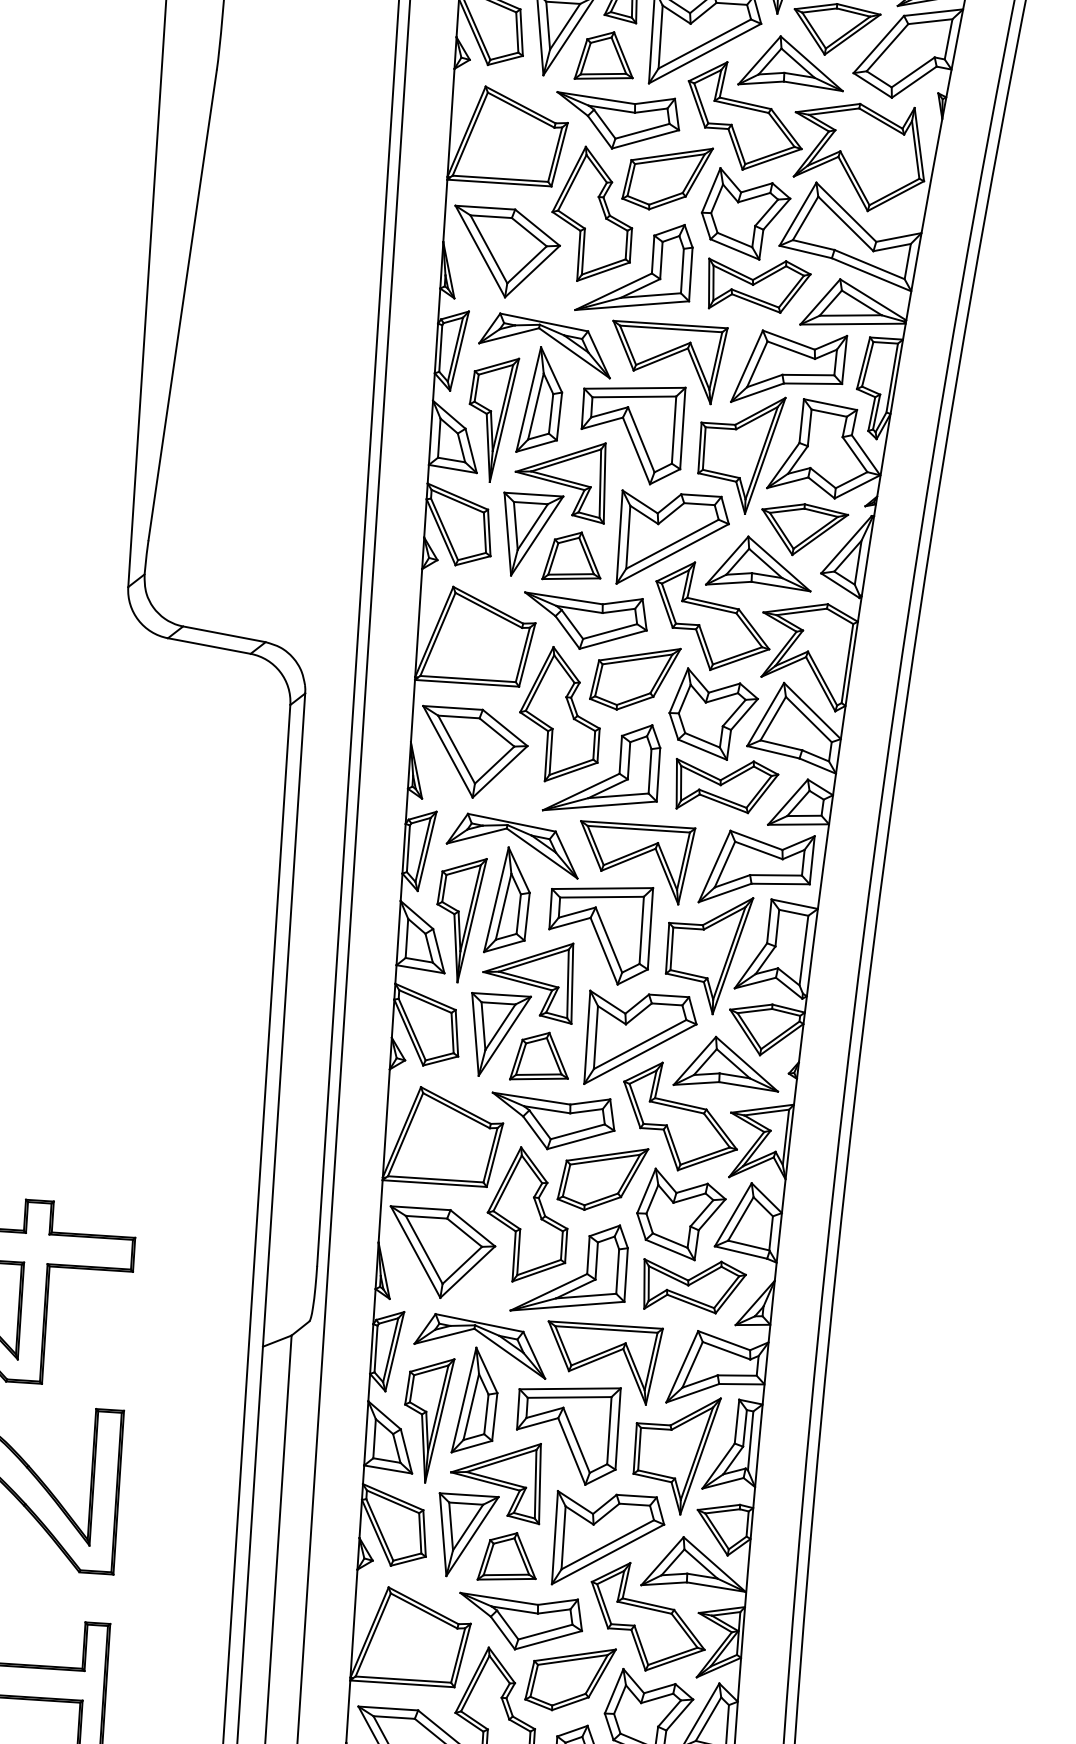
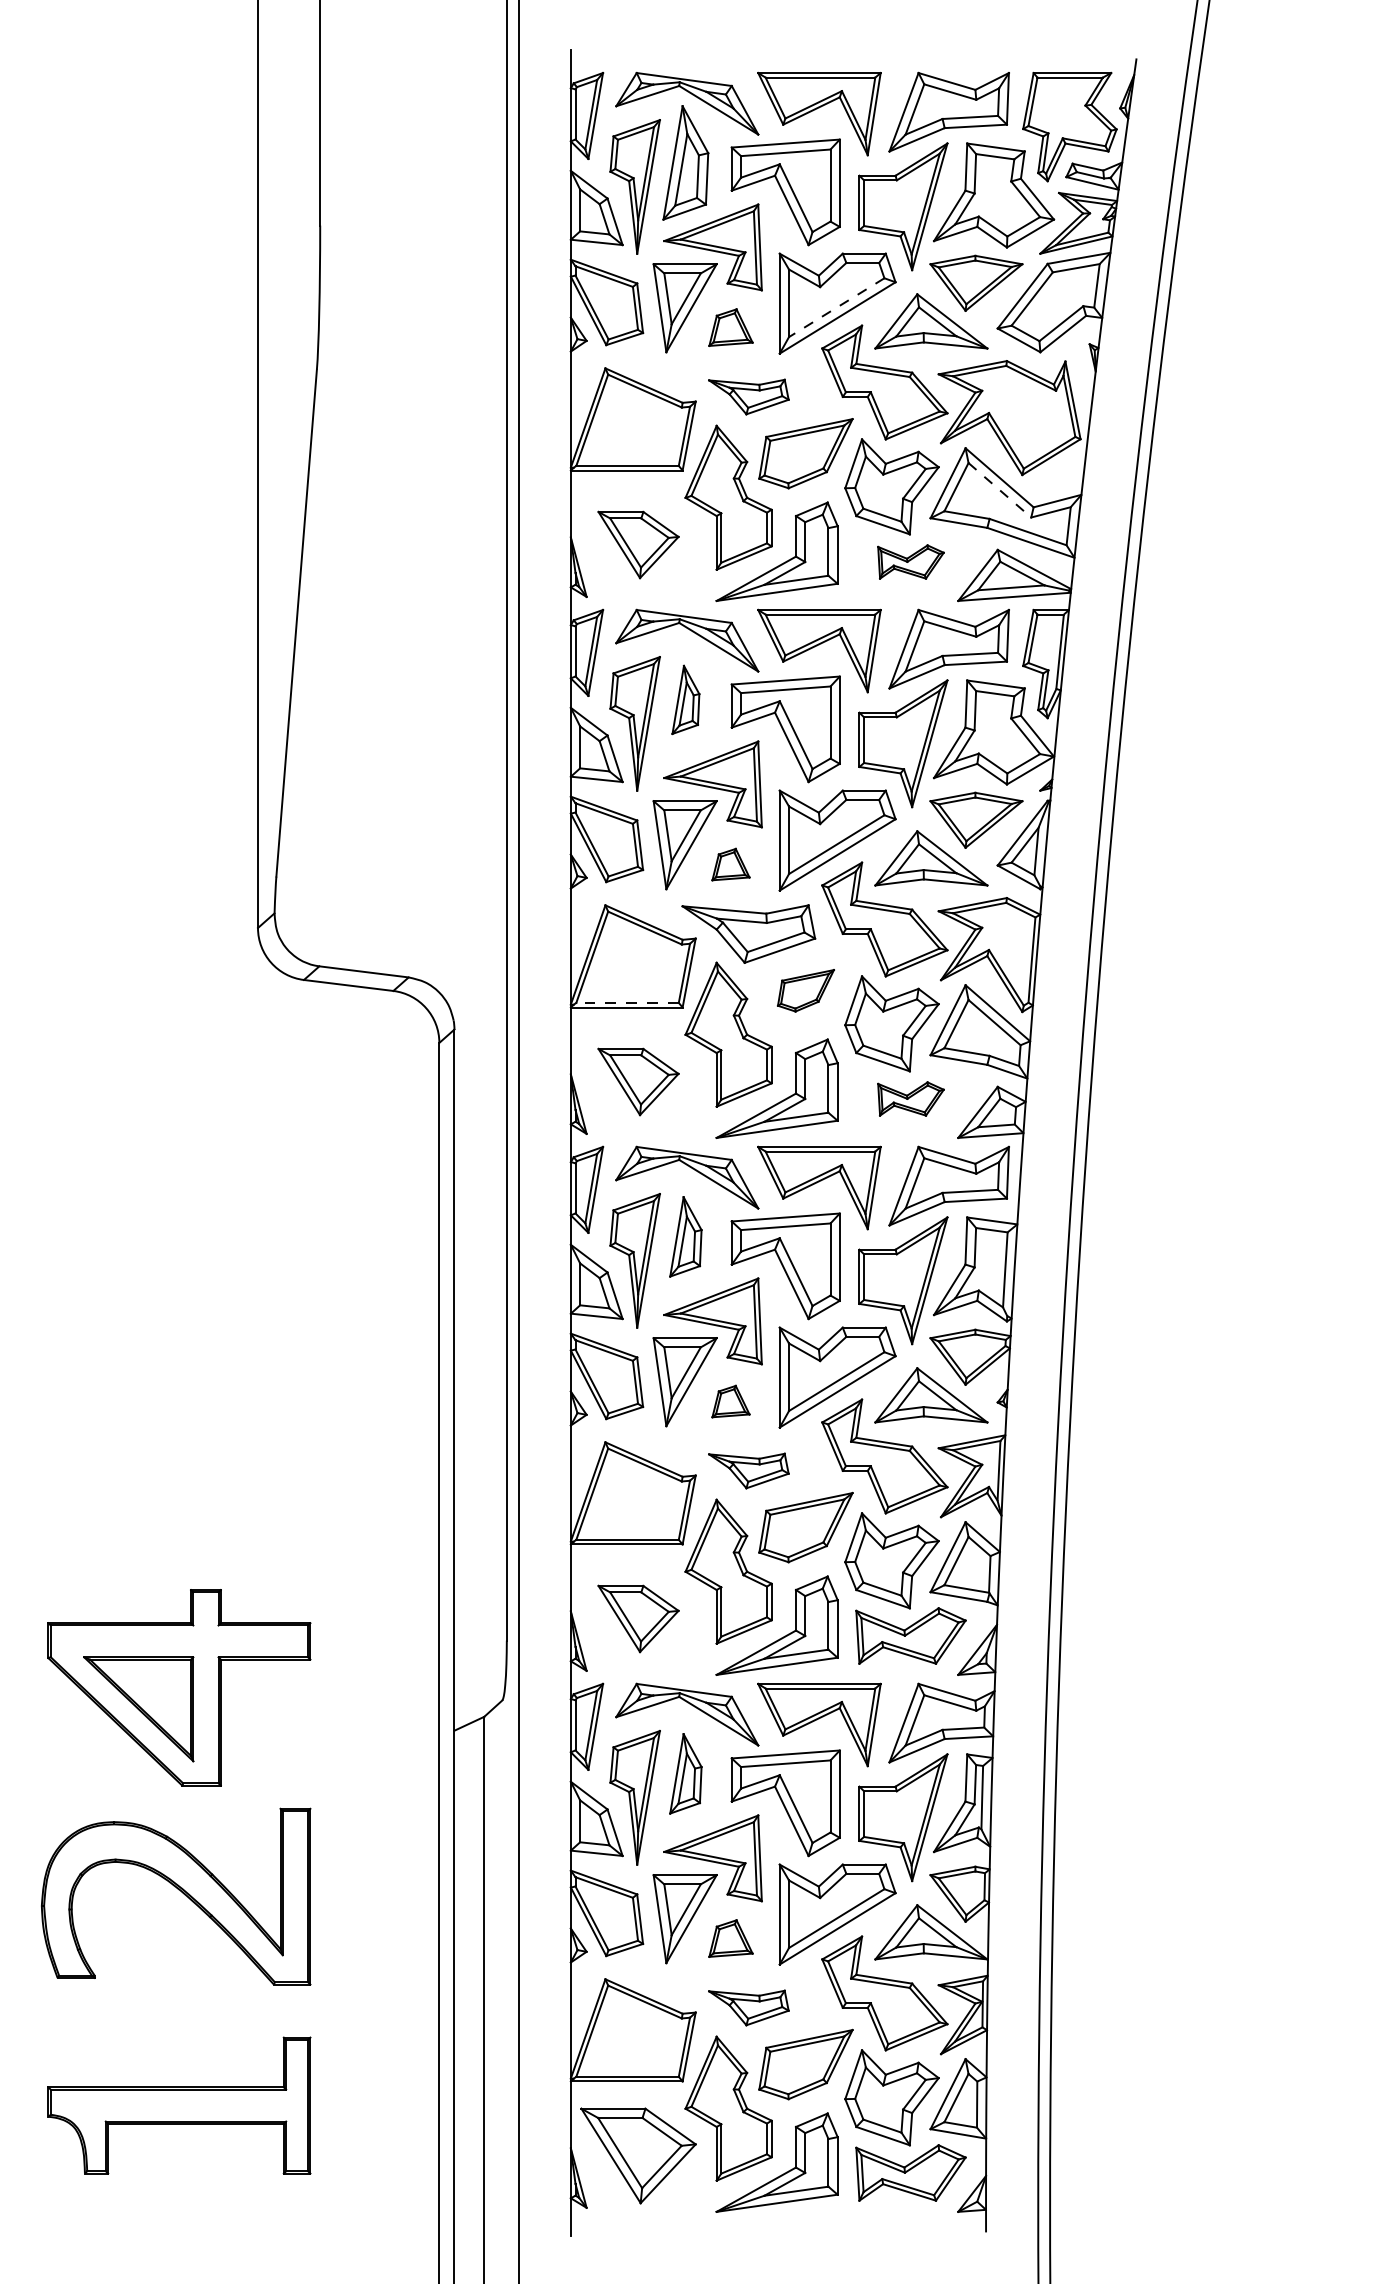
line: (704, 43) -> (836, 307), solid -> dashed
part: (604, 56) -> (730, 327), size x0.7
part: (617, 121) -> (748, 396), size x0.6
line: (845, 224) -> (999, 490), solid -> dashed
part: (505, 252) -> (638, 544), size x0.7
part: (758, 284) -> (910, 561), size x0.6
part: (540, 399) -> (685, 699), size x0.6
part: (572, 556) -> (730, 864), size x0.6
line: (468, 678) -> (627, 1002), solid -> dashed
part: (634, 678) -> (805, 990), size x0.6
part: (473, 752) -> (638, 1081), size x0.7
part: (725, 785) -> (910, 1098), size x0.6
part: (507, 900) -> (685, 1236), size x0.7
part: (539, 1056) -> (730, 1401), size x0.6
part: (552, 1122) -> (748, 1470), size x0.6
part: (441, 1253) -> (638, 1618), size x0.7
part: (475, 1400) -> (685, 1773), size x0.7
part: (507, 1556) -> (730, 1938), size x0.7
part: (520, 1622) -> (748, 2007), size x0.6

